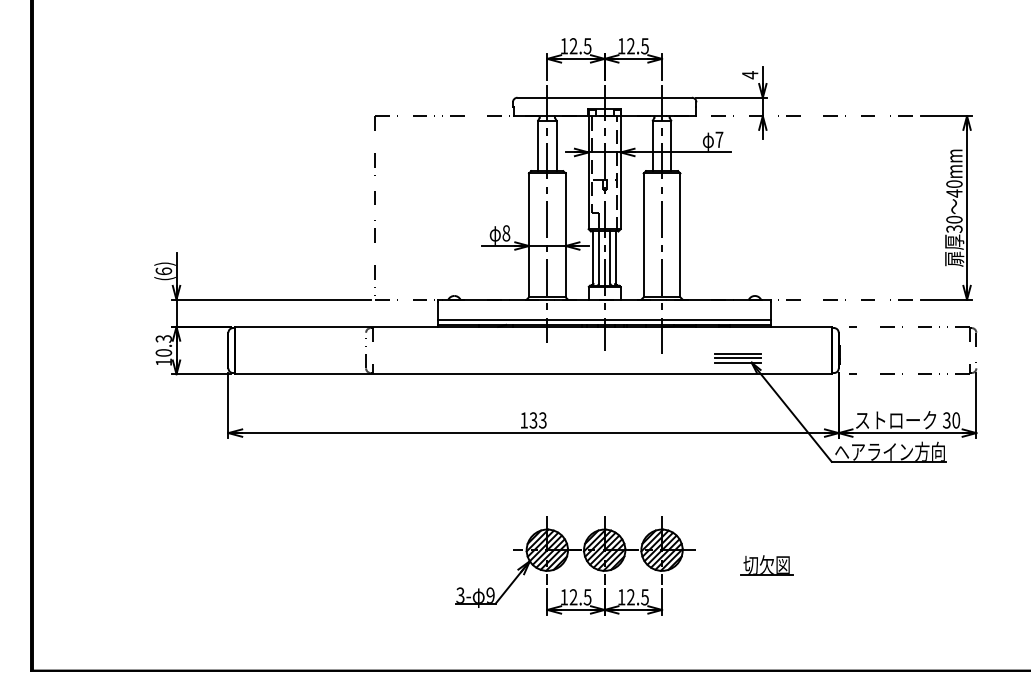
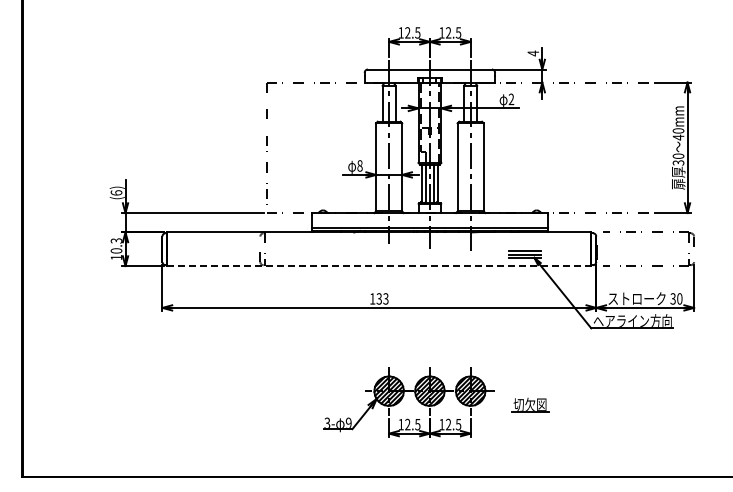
text: (719, 139) -> (511, 99), 7 -> 2
line: (533, 374) -> (379, 266), solid -> dashed
part: (767, 564) -> (530, 404), moved

